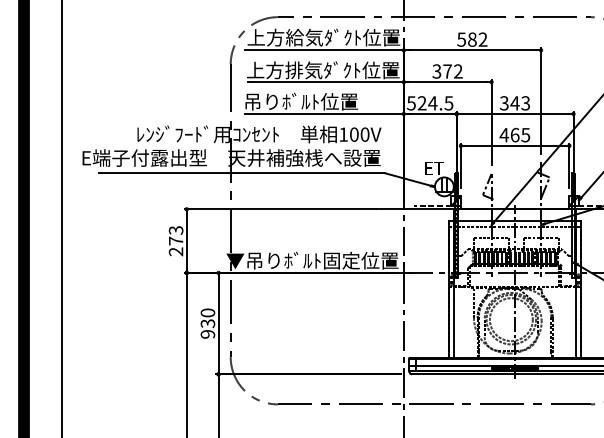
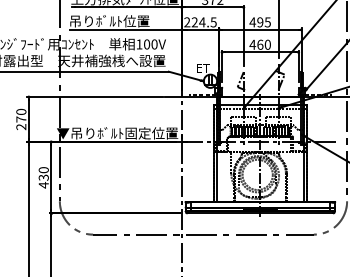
text: (411, 103) -> (187, 22), 524.5 -> 224.5
text: (514, 103) -> (259, 22), 343 -> 495
text: (525, 134) -> (267, 44), 465 -> 460
text: (176, 230) -> (21, 112), 273 -> 270
text: (207, 334) -> (43, 185), 930 -> 430

